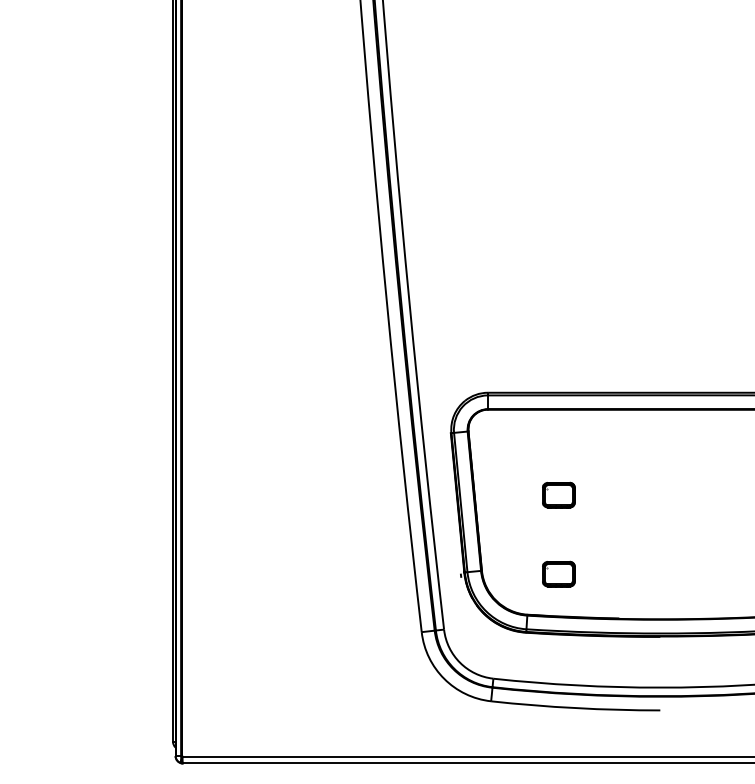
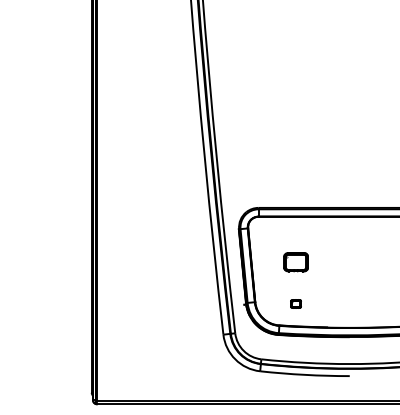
part: (557, 493) -> (295, 261), size x1.4
part: (557, 573) -> (295, 303), size x0.6

